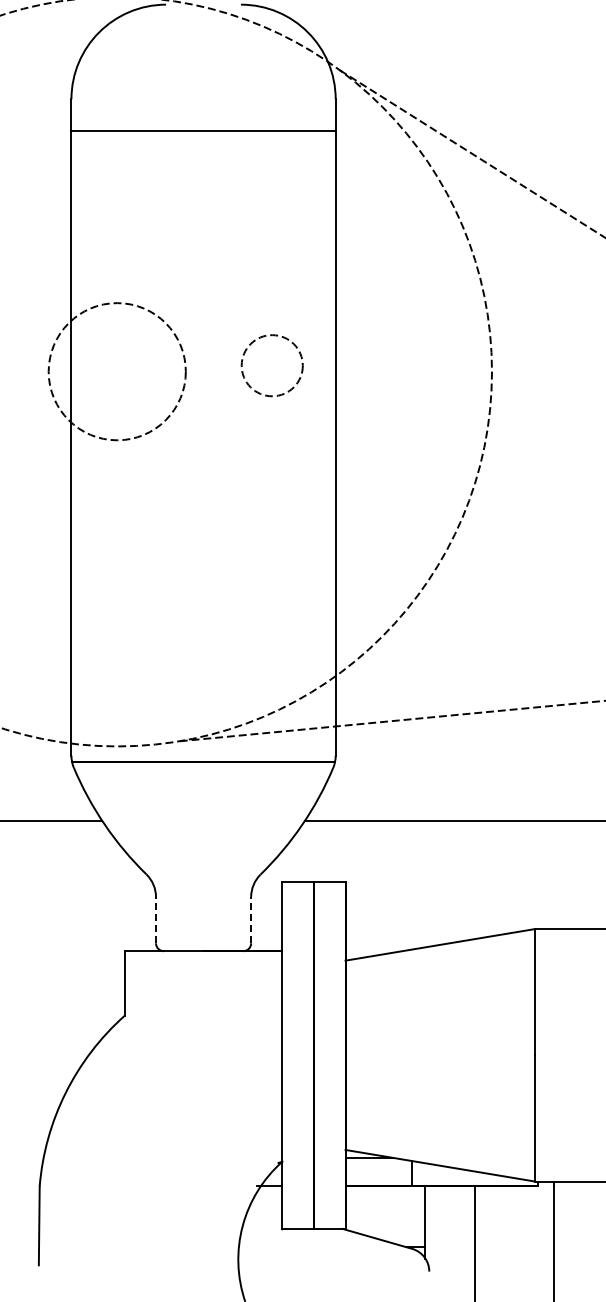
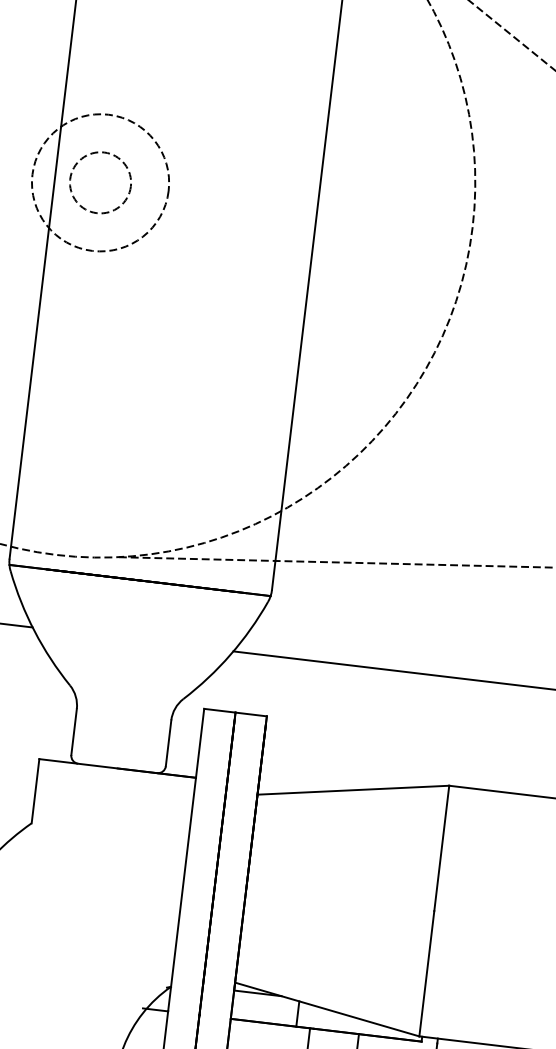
circle: (271, 365) -> (99, 182), moved
line: (156, 919) -> (74, 731), dashed -> solid
line: (251, 919) -> (169, 742), dashed -> solid

